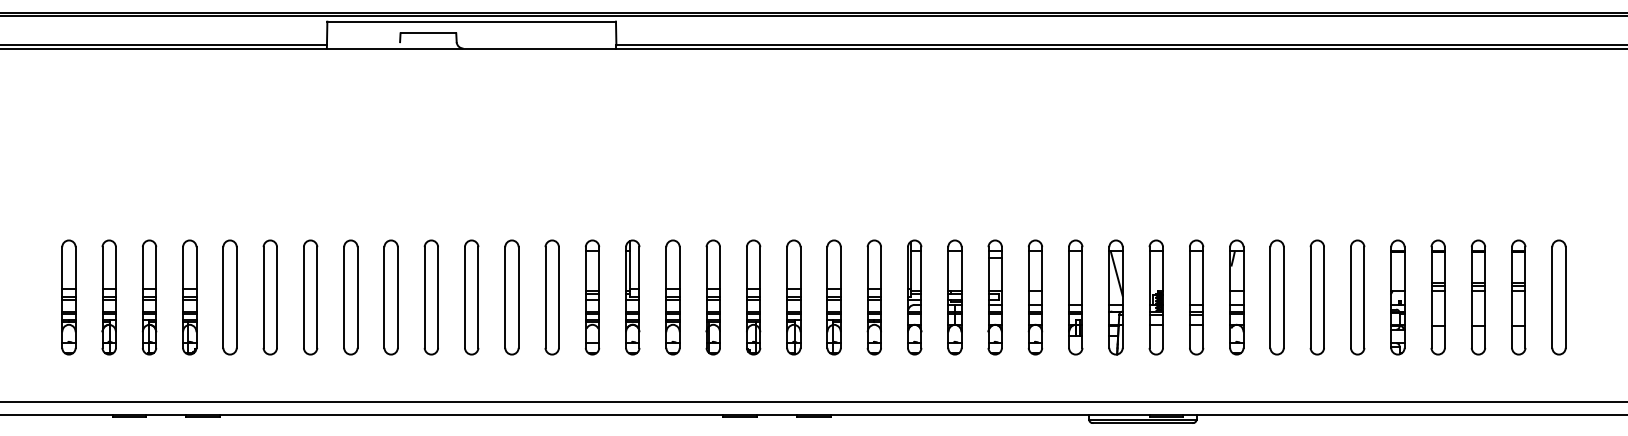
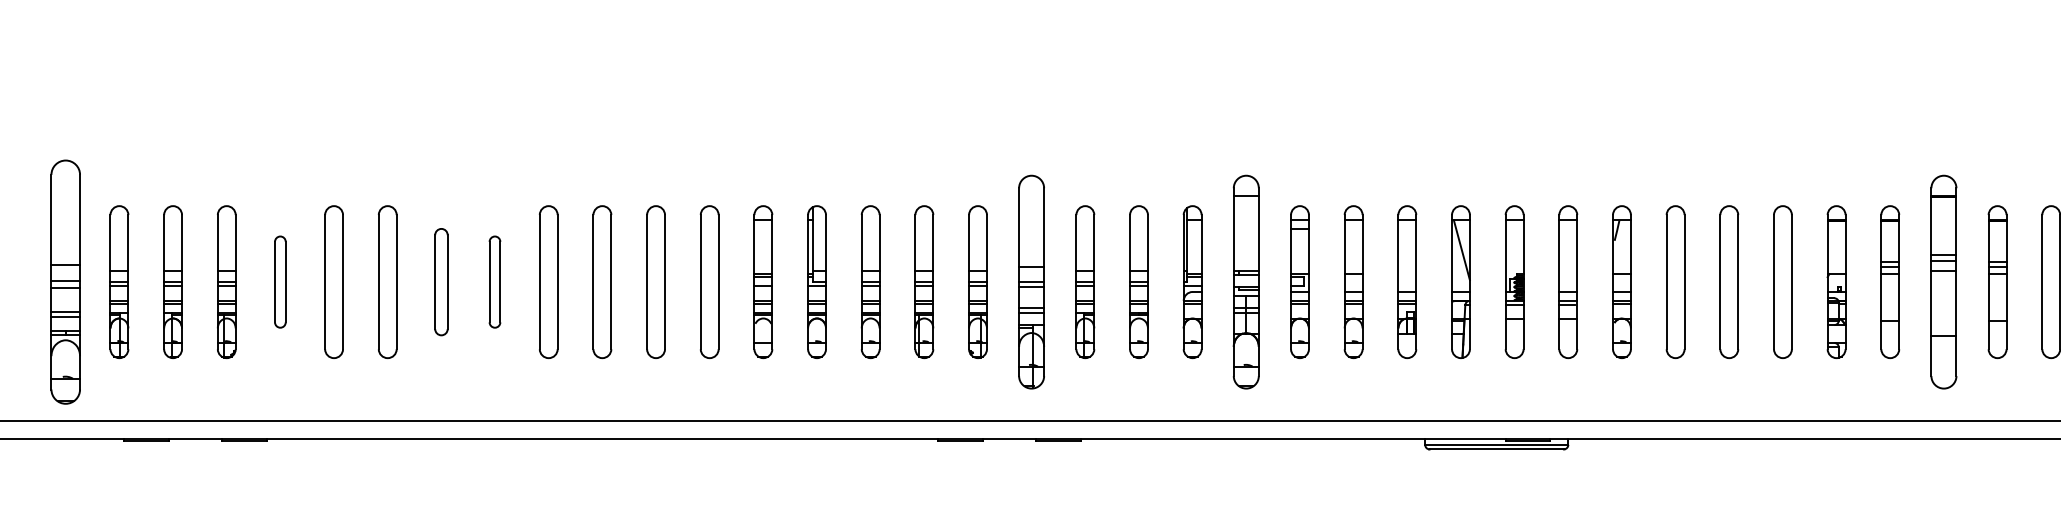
part: (68, 297) -> (65, 282), size x1.6
part: (229, 297) -> (279, 282), size x0.6
part: (350, 297) -> (440, 282), size x0.7
part: (390, 297) -> (494, 282), size x0.6
part: (793, 297) -> (1031, 282), size x1.4
part: (954, 297) -> (1245, 282), size x1.4
part: (1478, 297) -> (1943, 282), size x1.4

